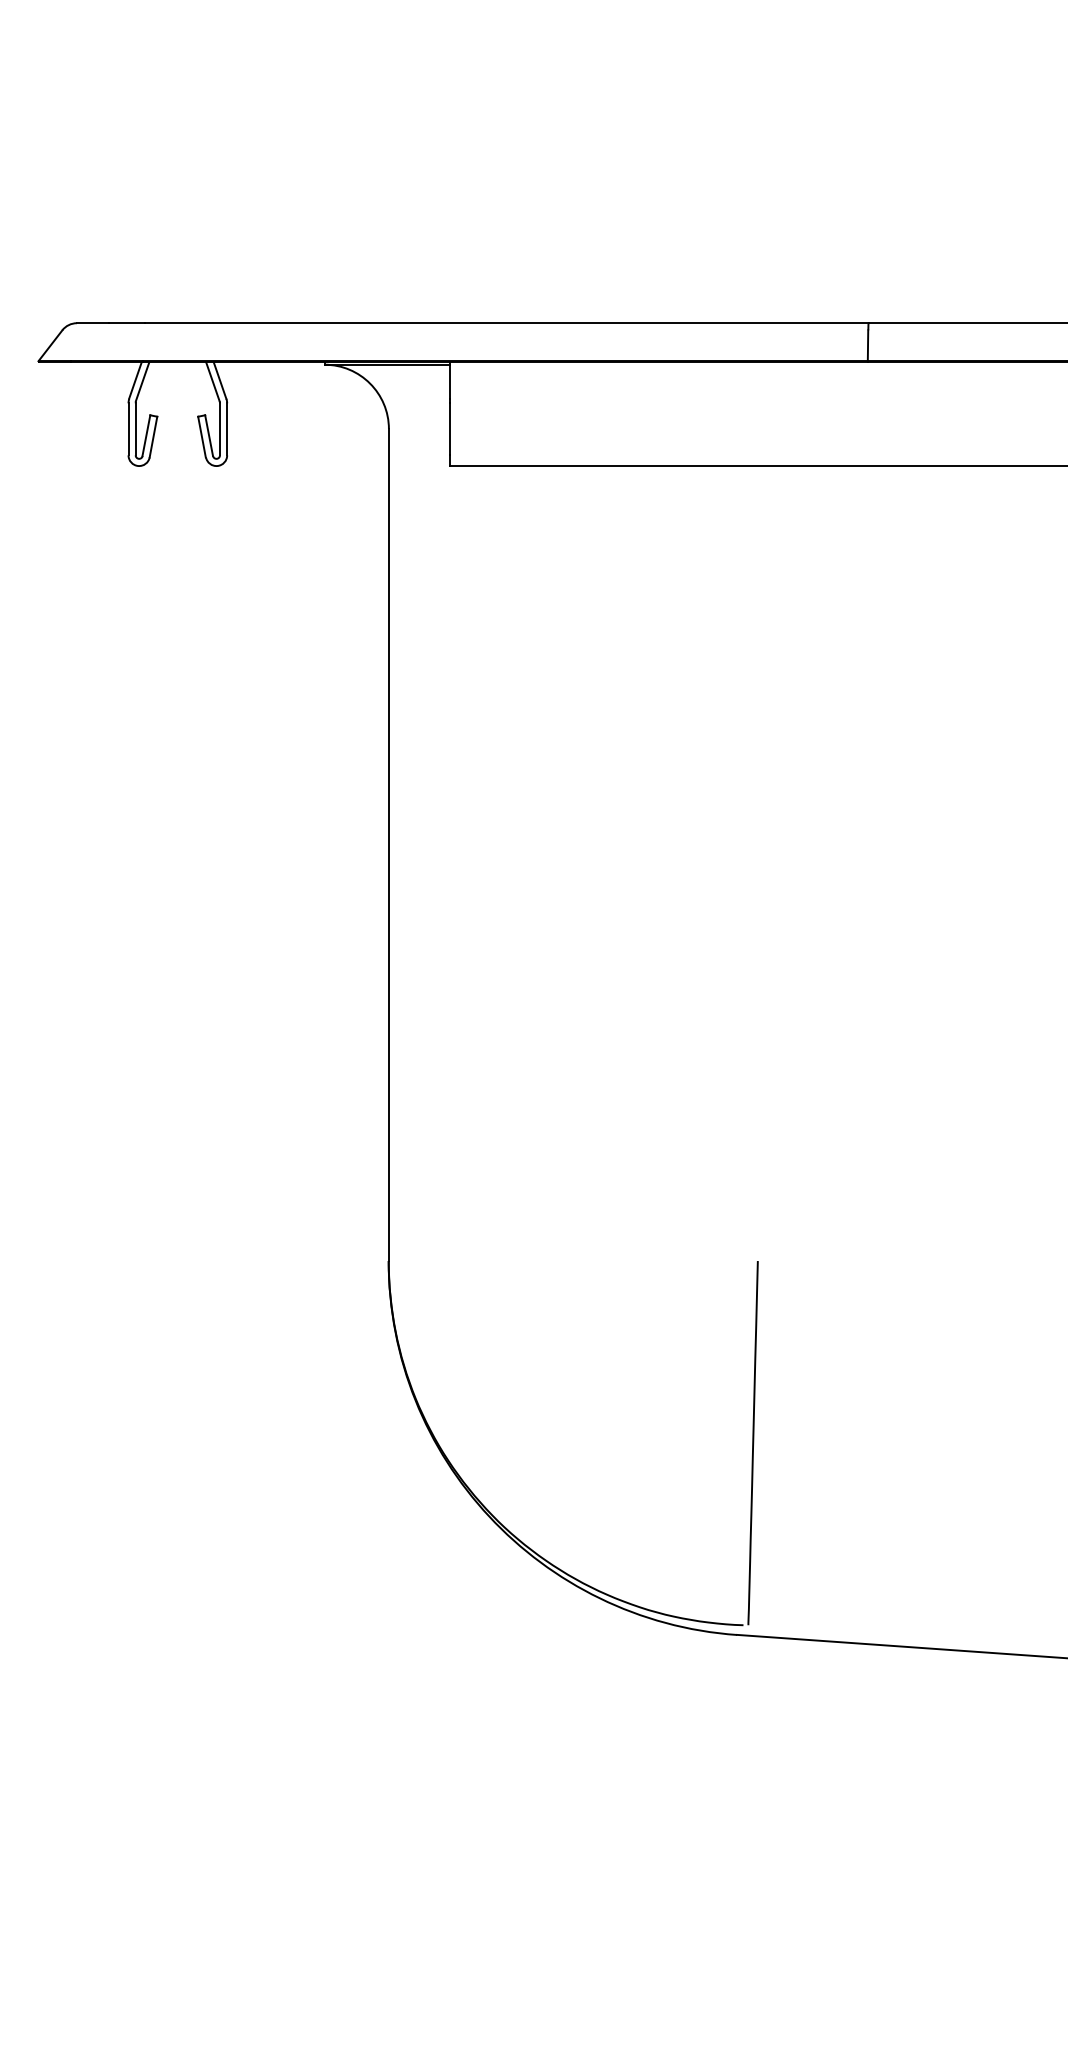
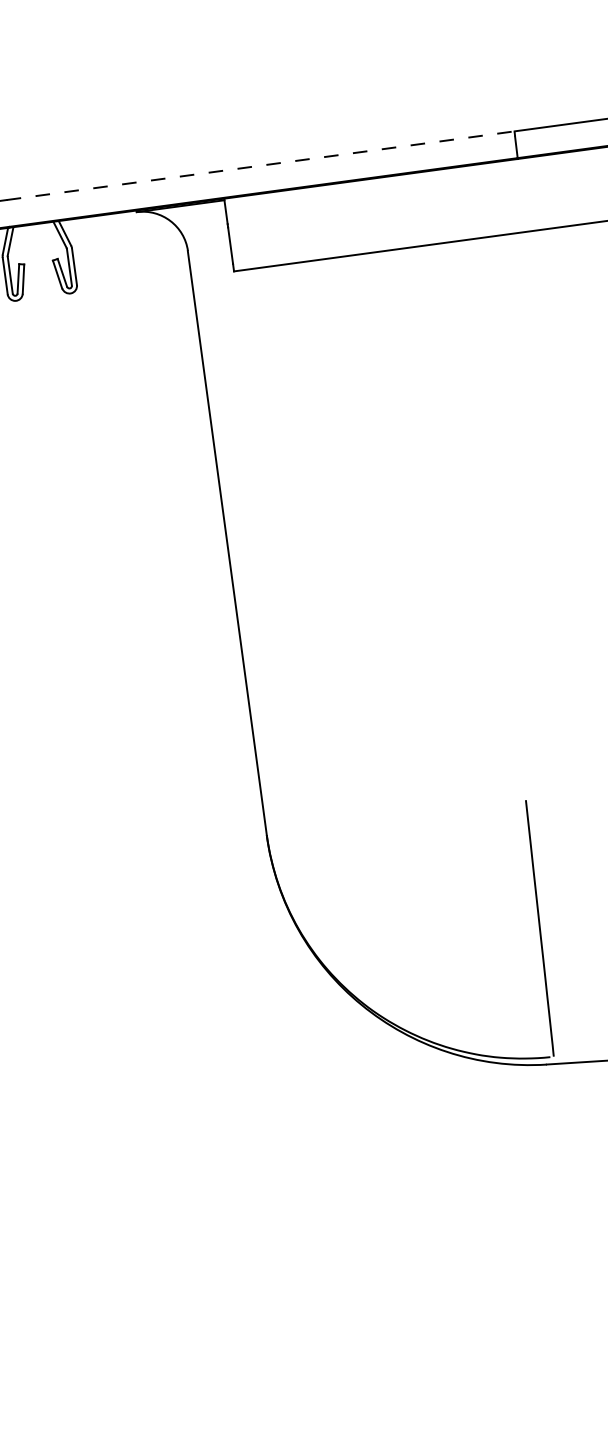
line: (506, 323) -> (260, 165), solid -> dashed

